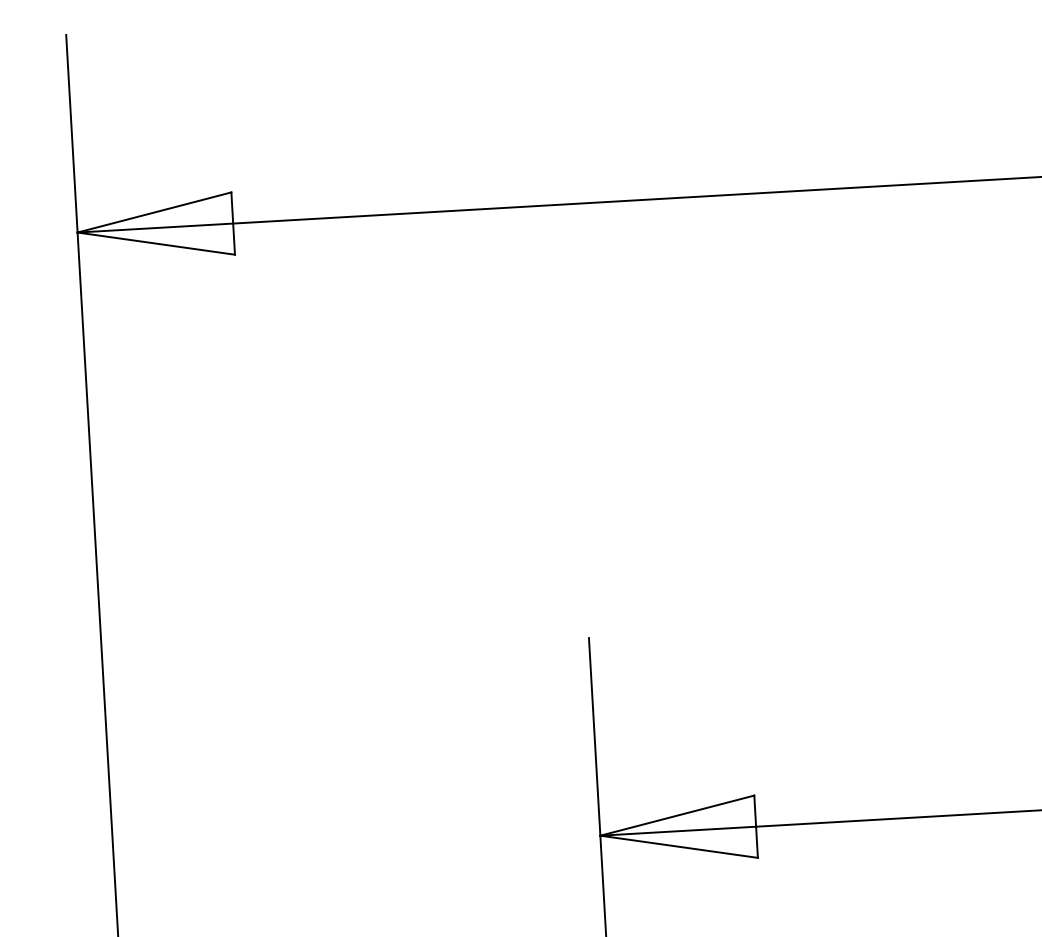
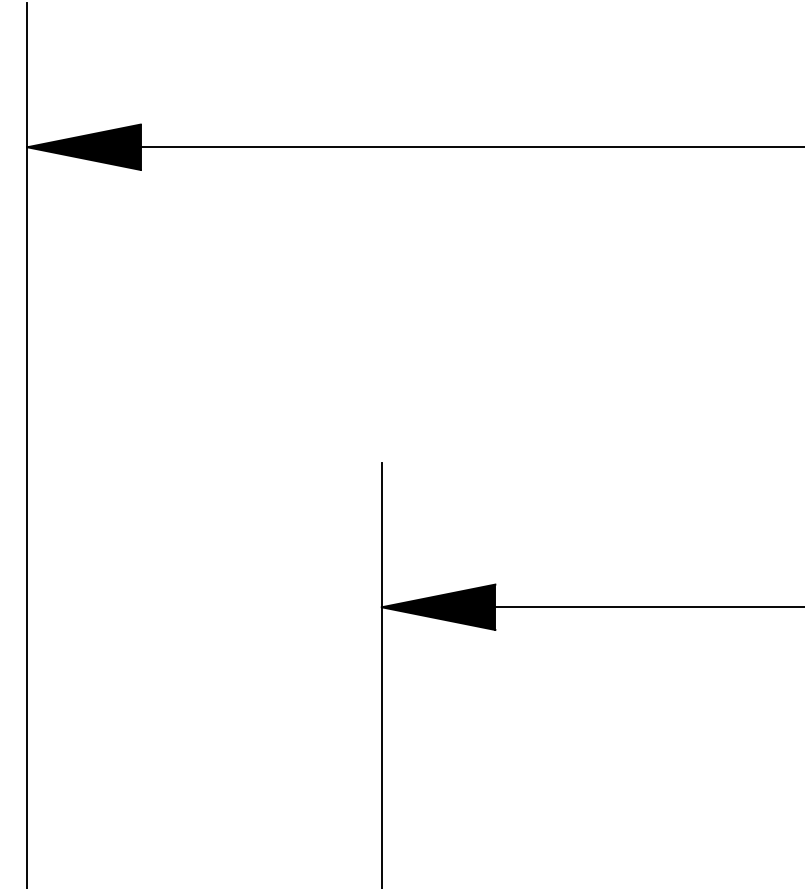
fill: (154, 227) -> (83, 146), added
fill: (678, 830) -> (438, 606), added

